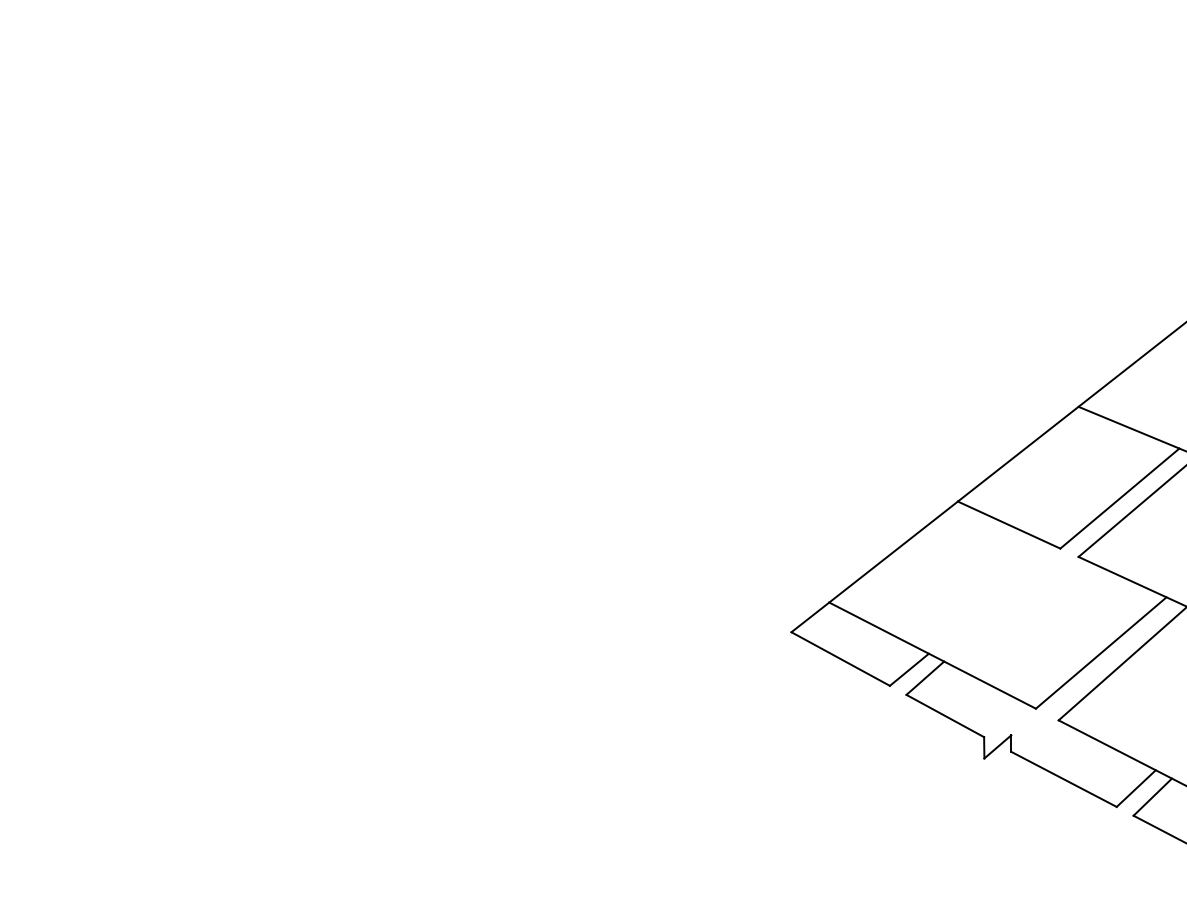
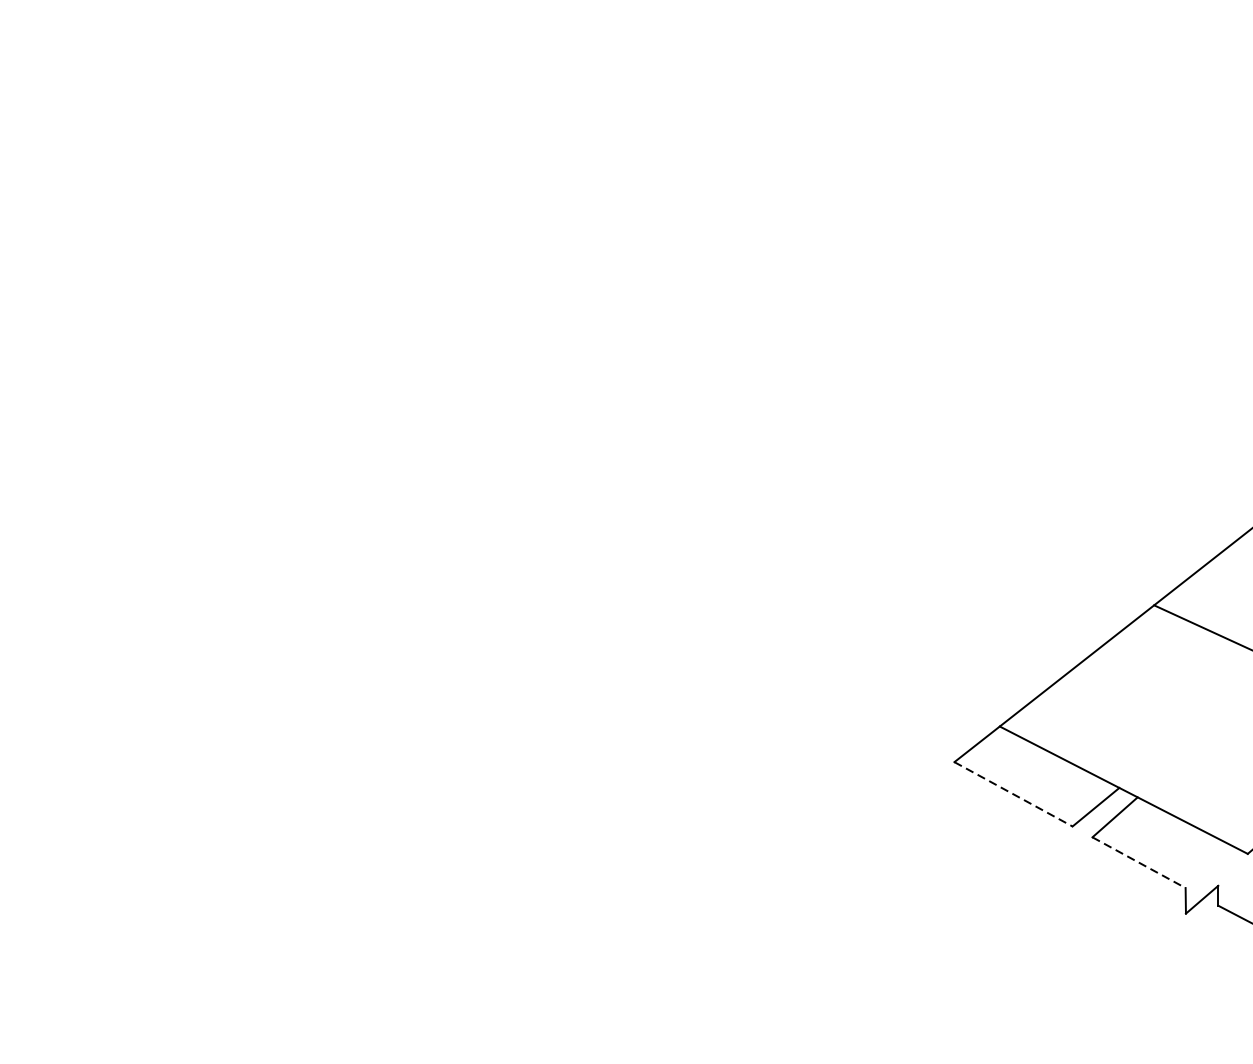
line: (841, 659) -> (1014, 794), solid -> dashed
line: (945, 716) -> (1139, 863), solid -> dashed

